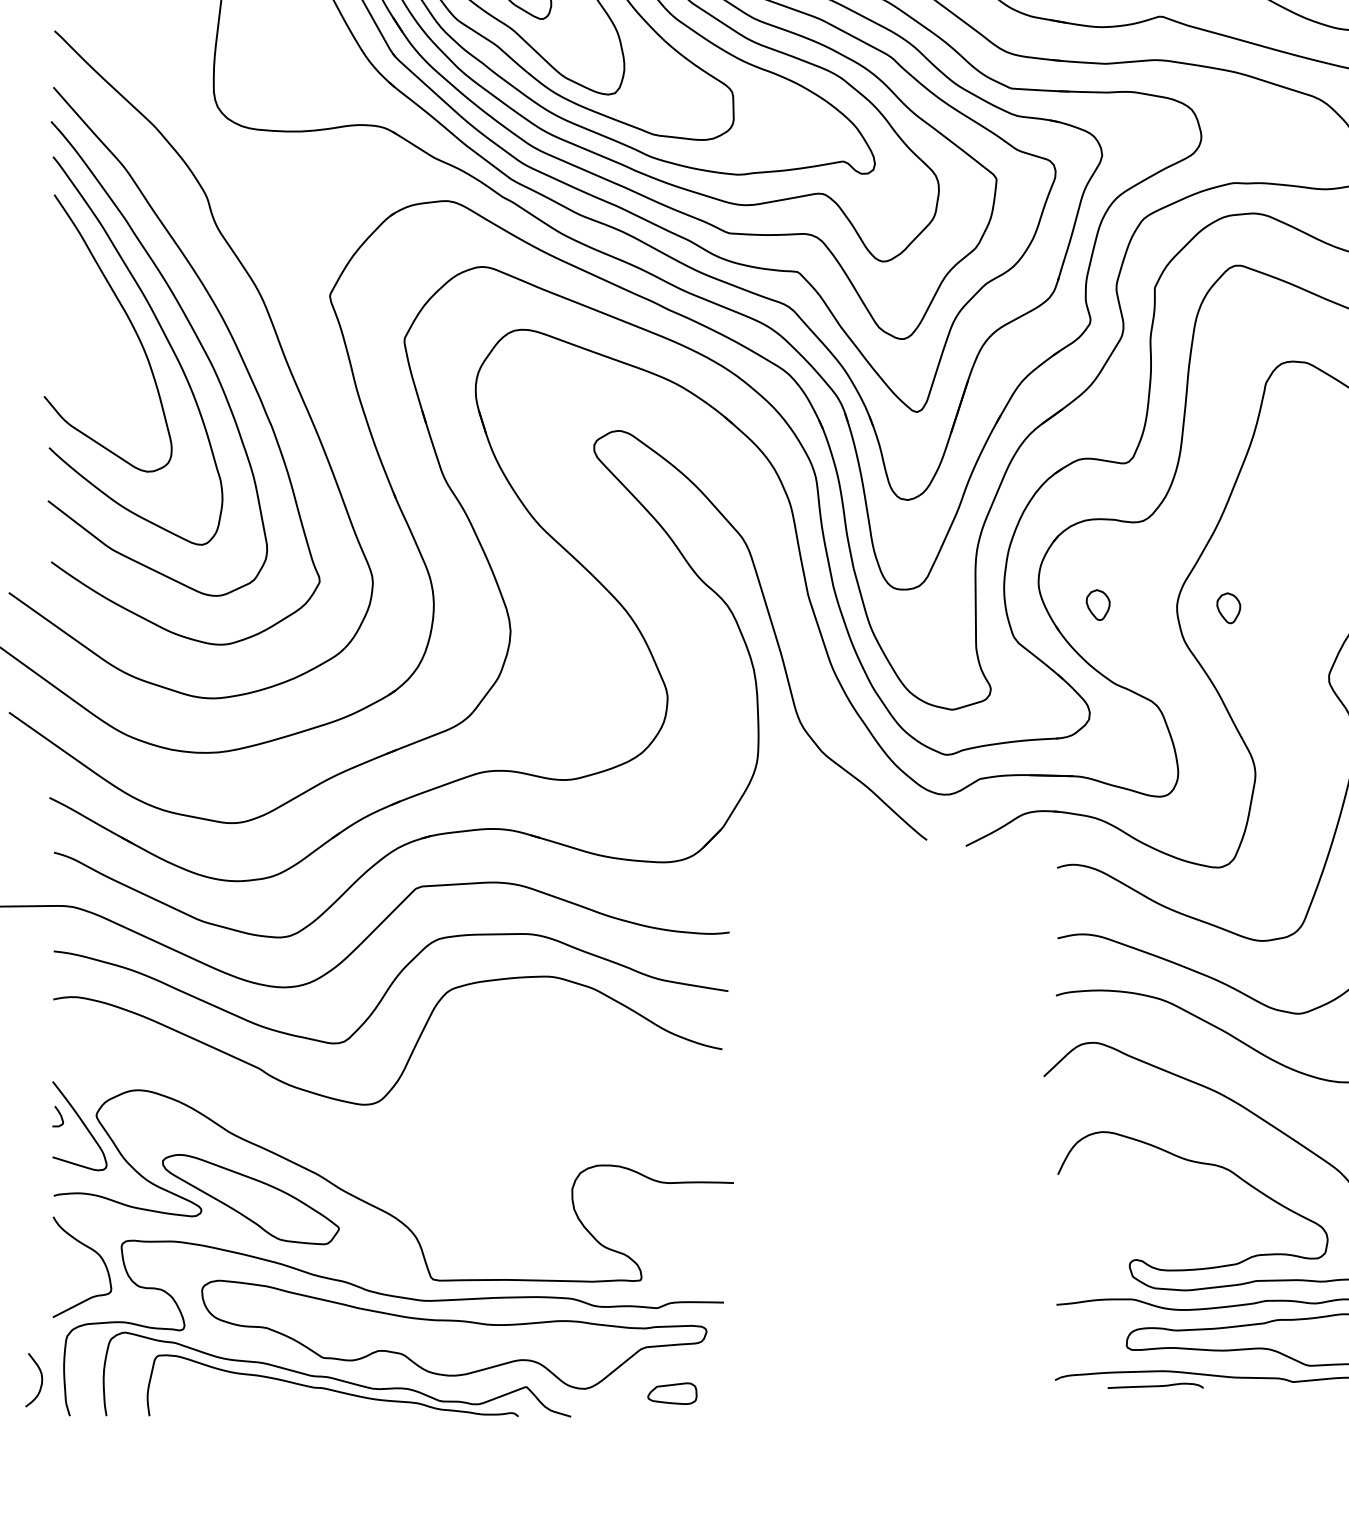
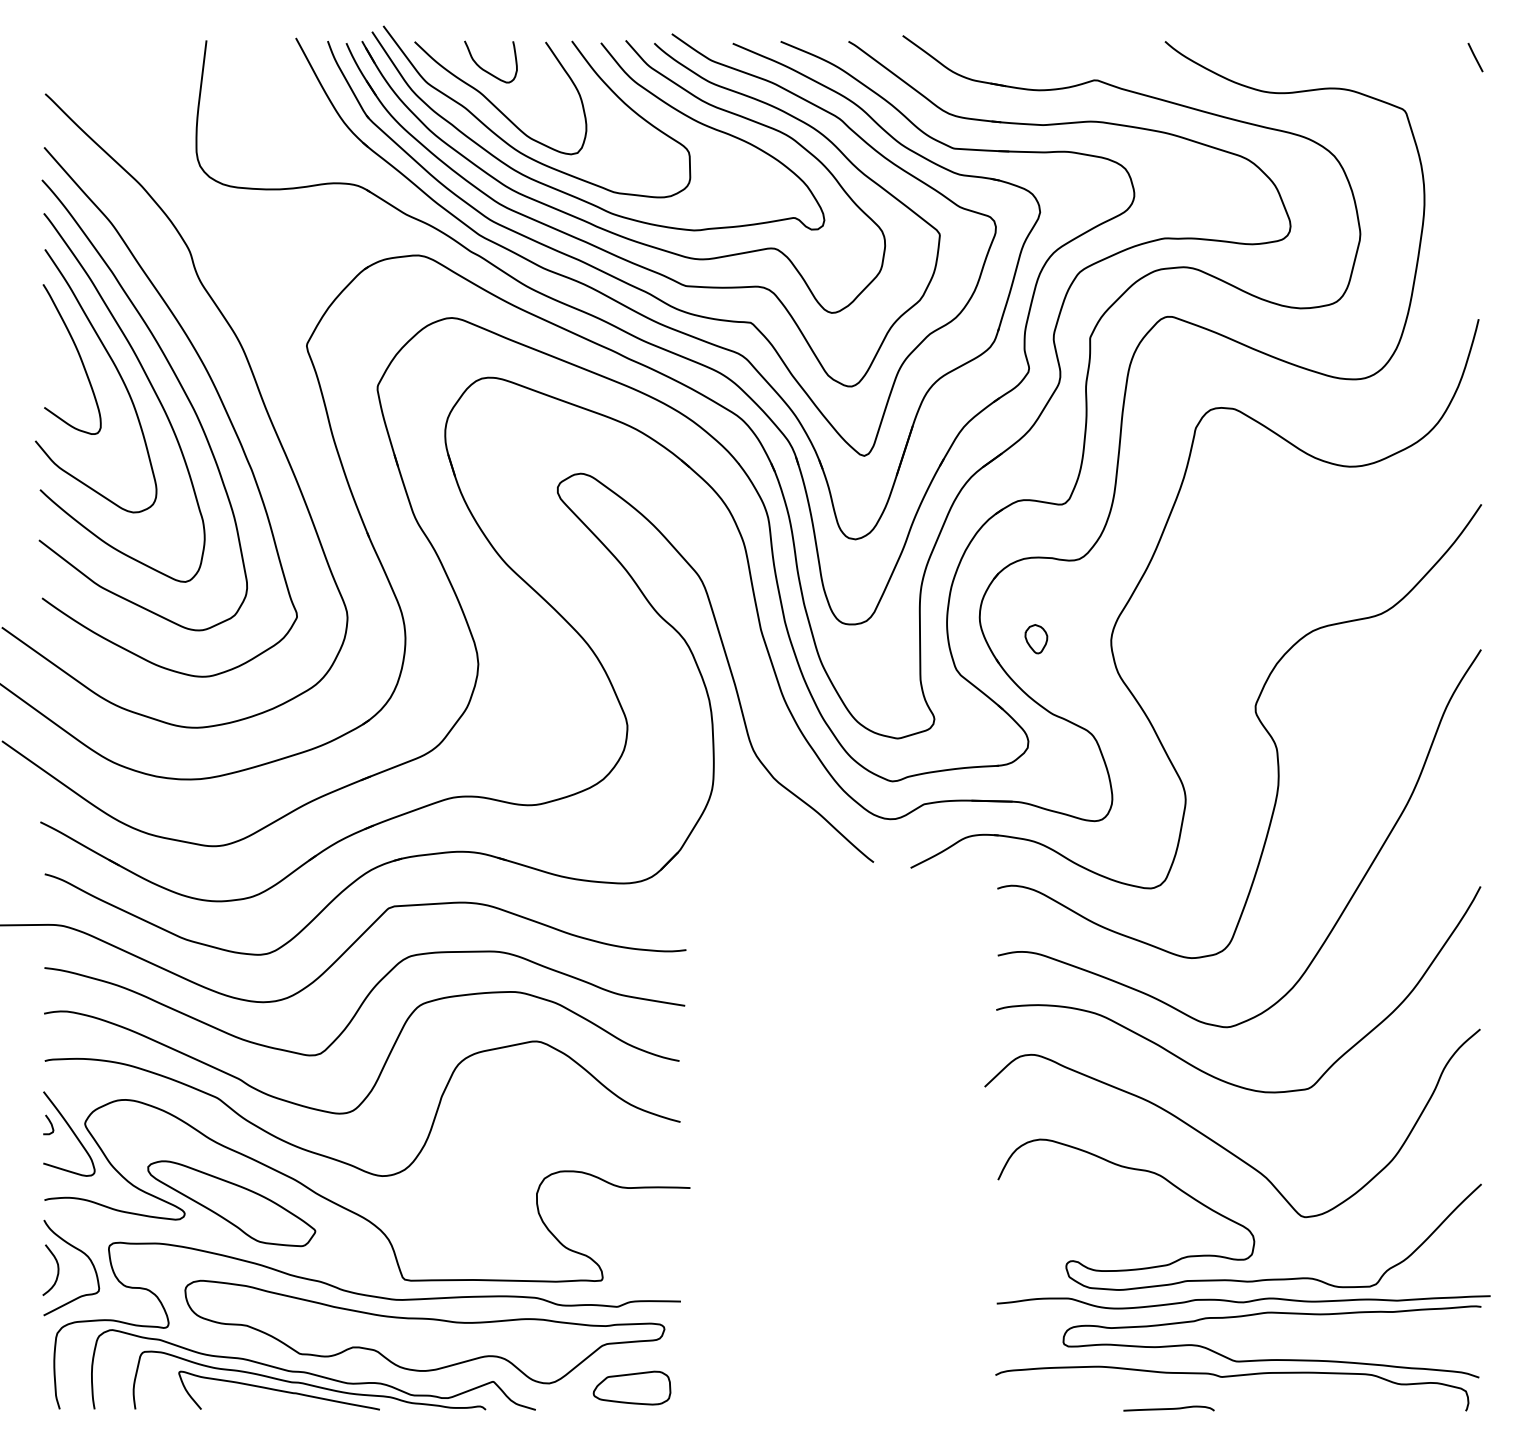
curve: (89, 306) -> (78, 355), added
part: (1228, 608) -> (1160, 642), removed
curve: (366, 1154) -> (341, 1160), added
curve: (41, 1379) -> (57, 1269), moved
curve: (1155, 1385) -> (1168, 1408), moved
part: (671, 1393) -> (631, 1387), size x1.67
curve: (300, 1396) -> (278, 1390), added

